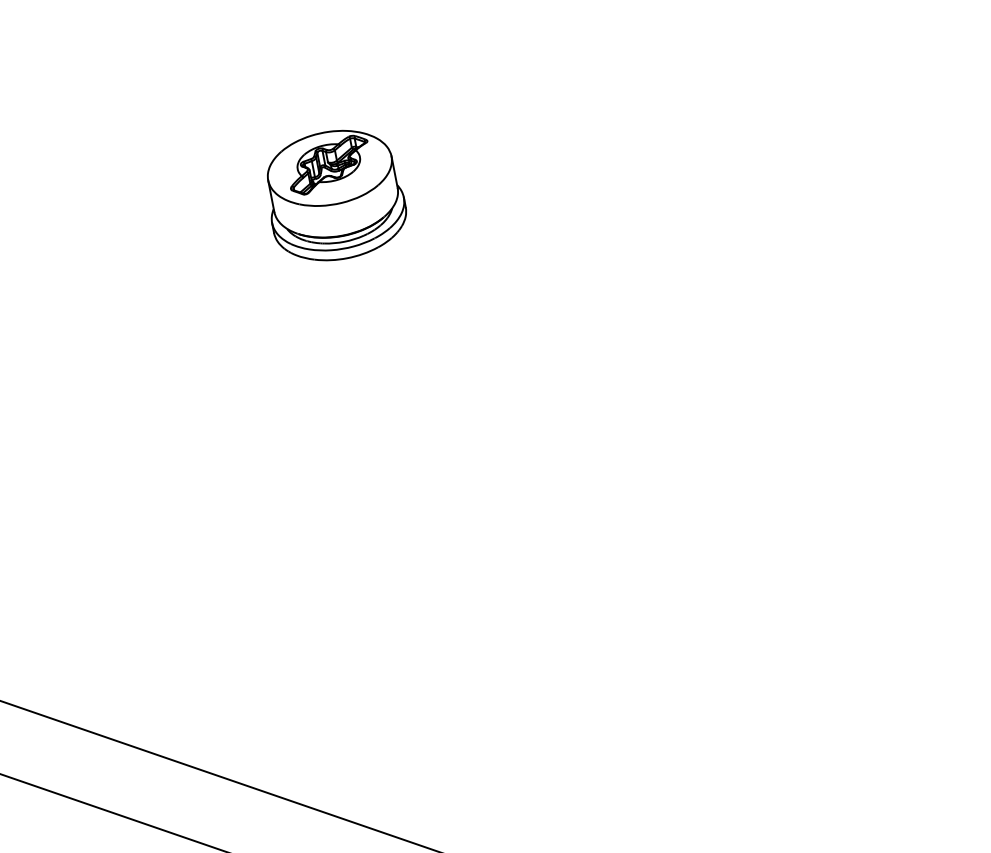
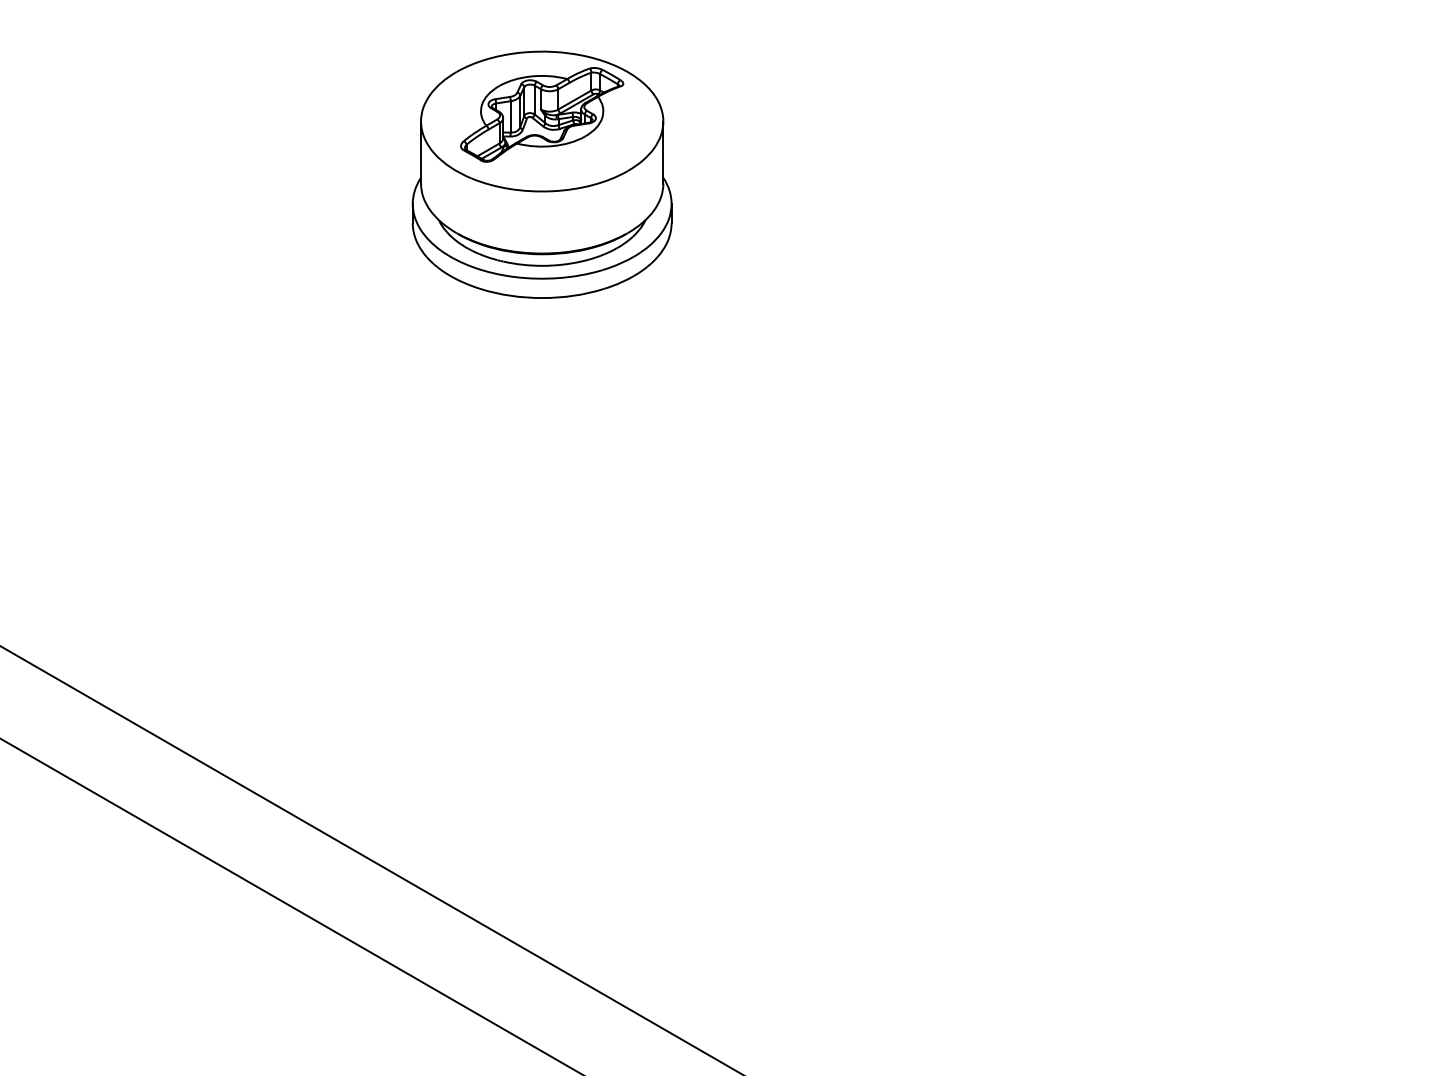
part: (334, 195) -> (541, 174), size x1.67

